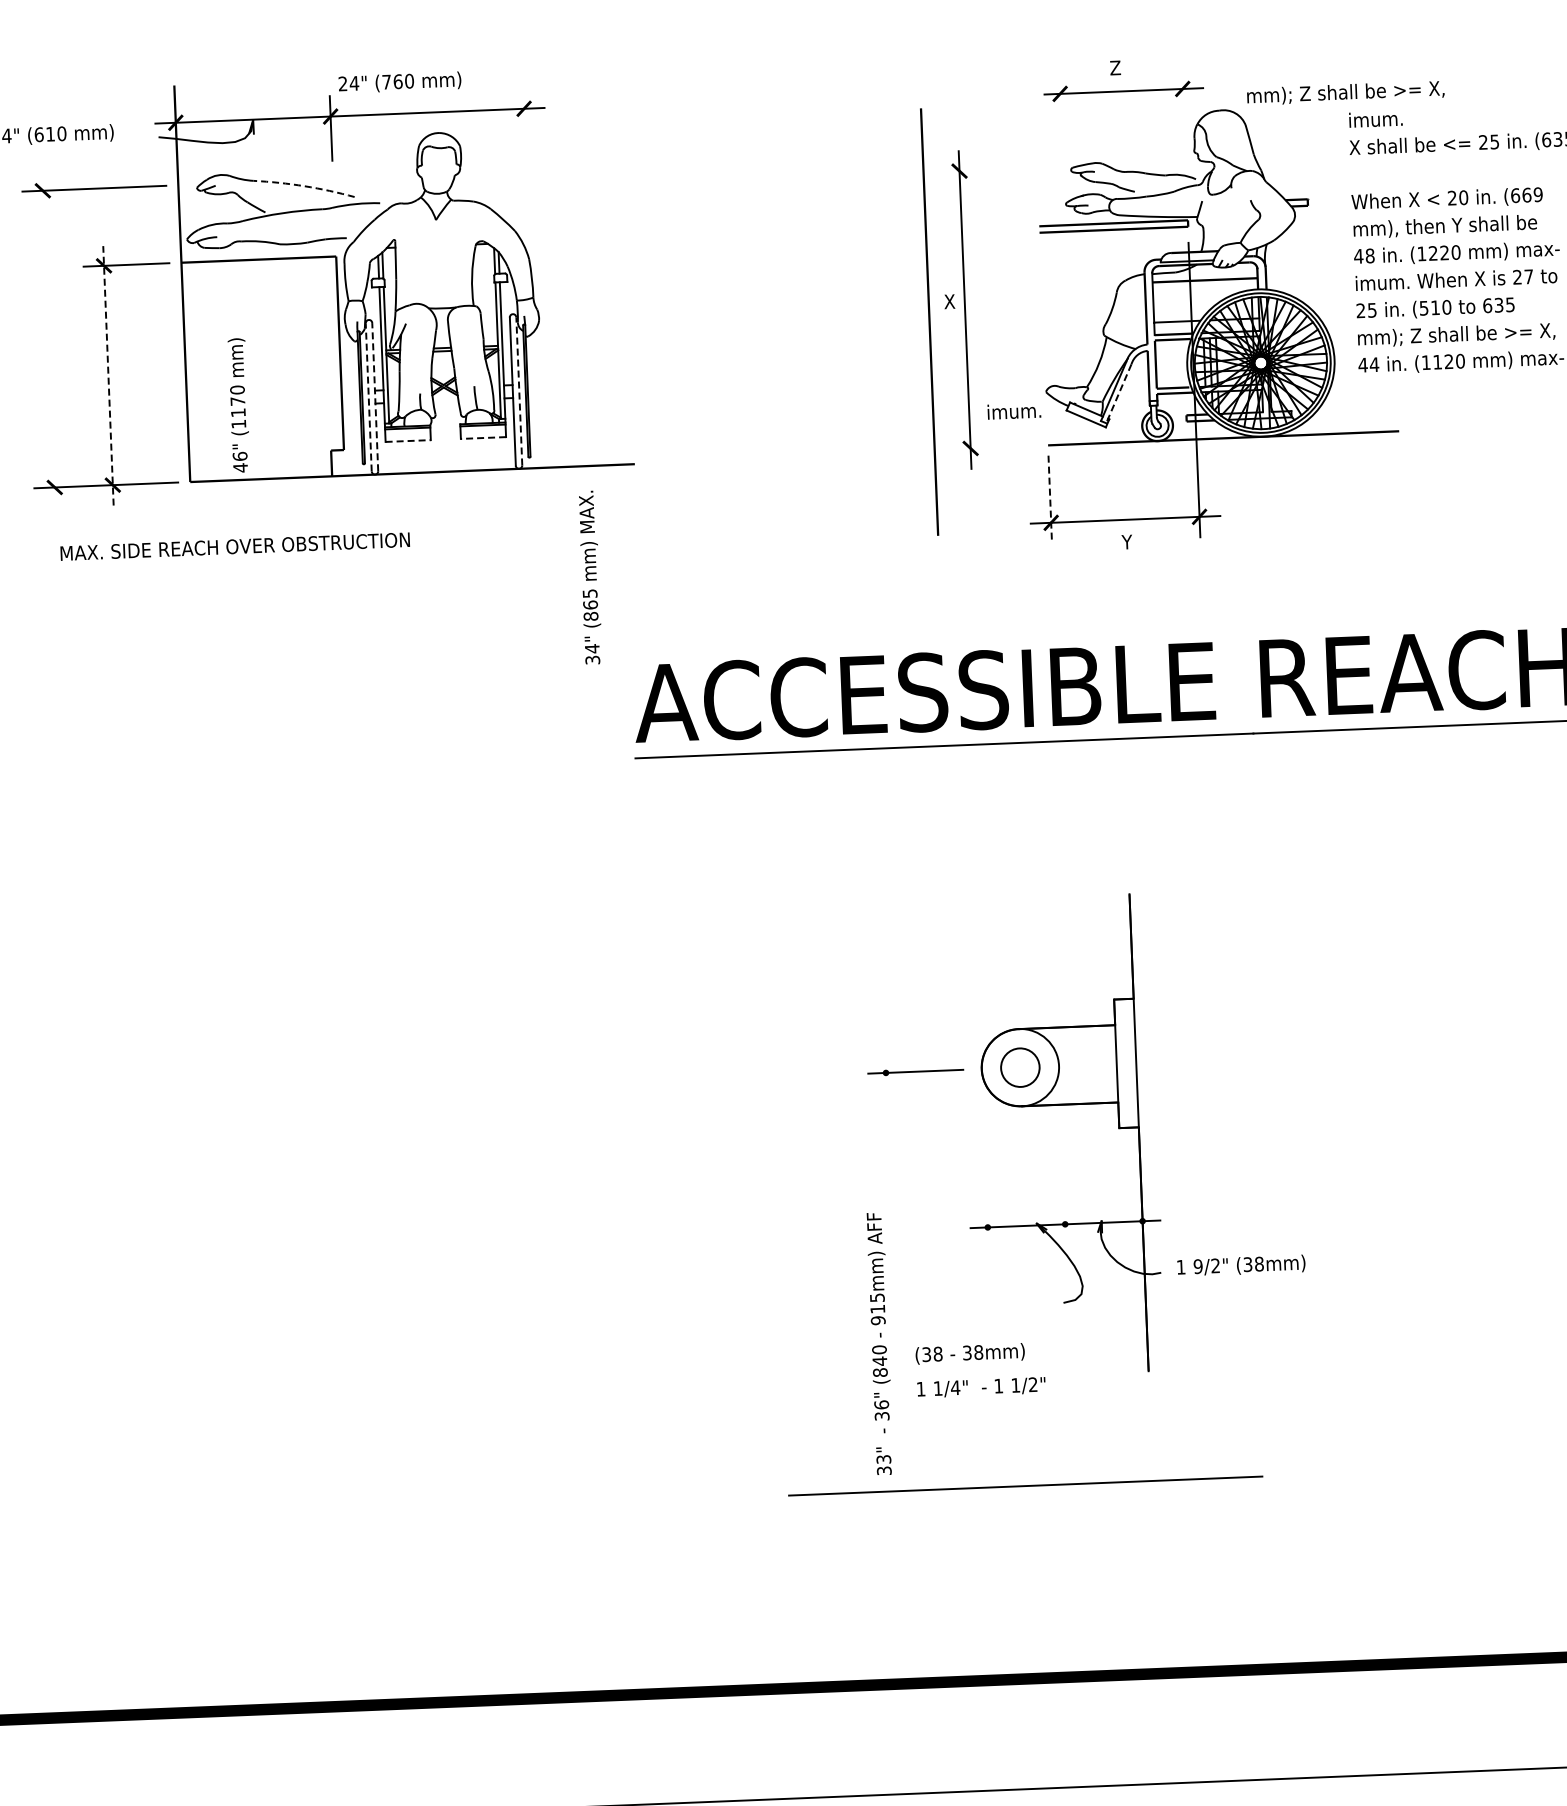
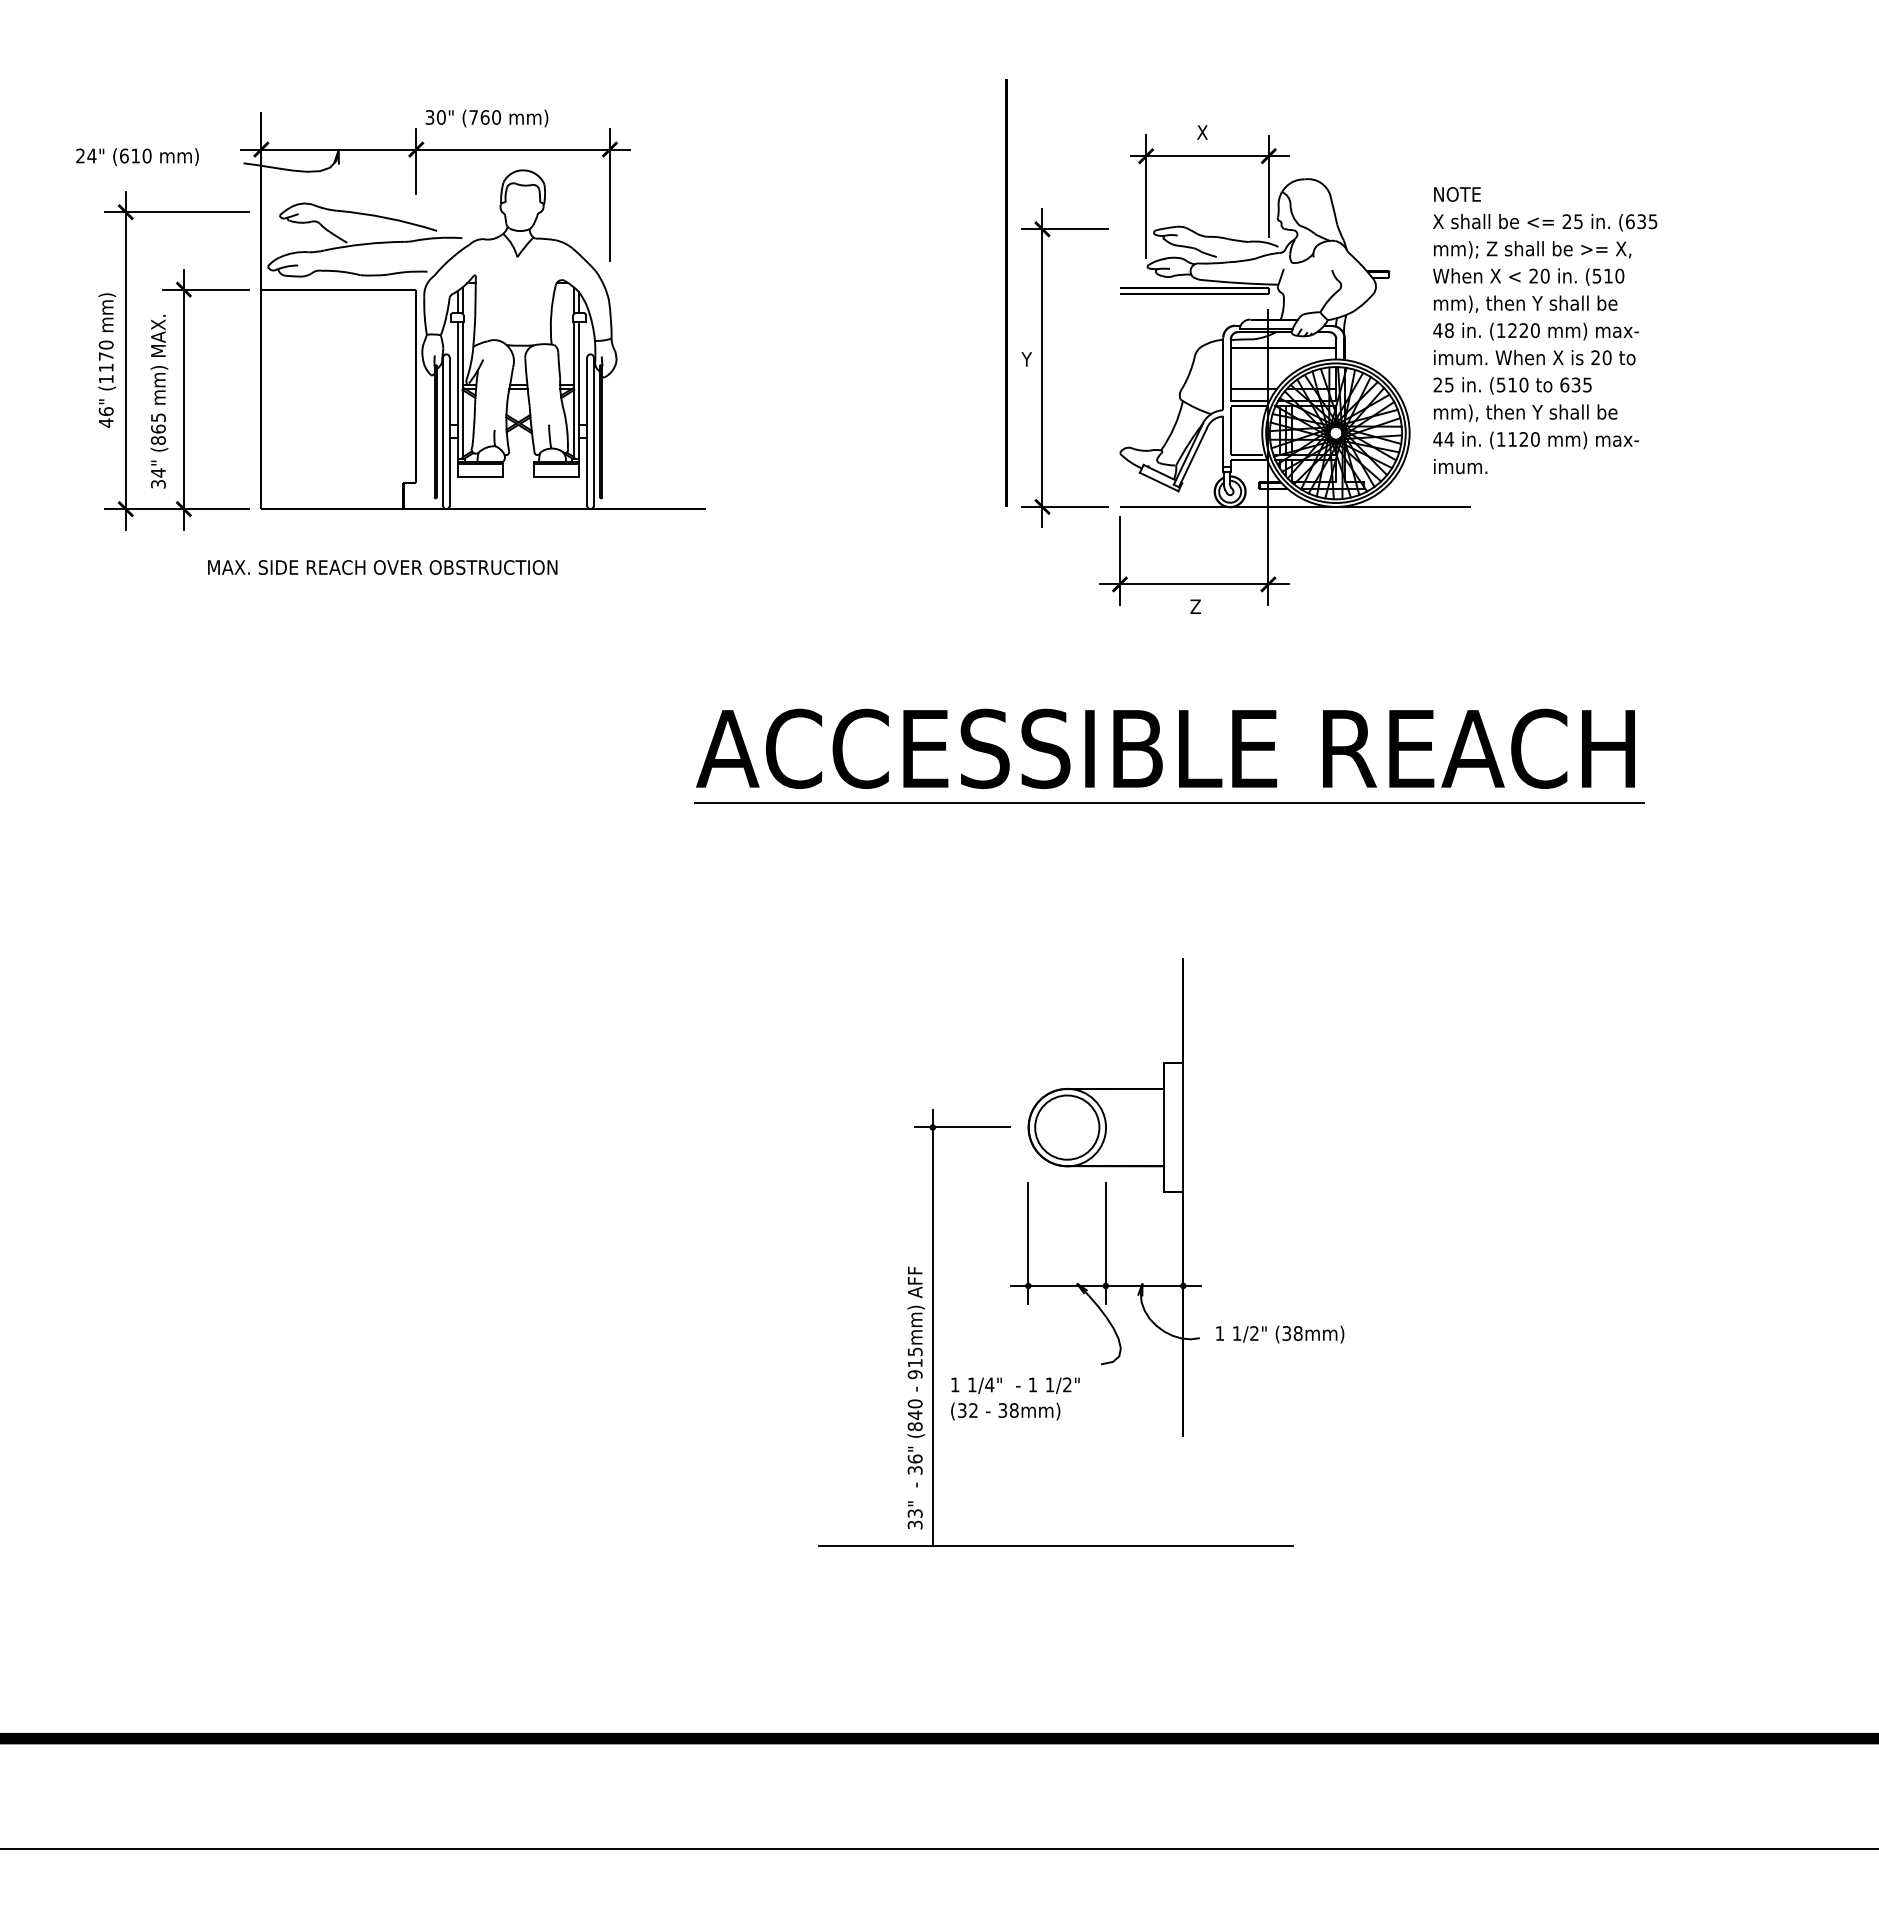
text: (1115, 67) -> (1202, 132), Z -> X
text: (348, 83) -> (435, 117), 24" -> 30"
text: (1345, 92) -> (1532, 249), moved
line: (1183, 118) -> (1268, 185), added
text: (1375, 118) -> (1460, 193), imum. -> NOTE
line: (1062, 133) -> (1146, 195), added
line: (525, 153) -> (609, 194), added
line: (982, 170) -> (1065, 229), added
arc: (304, 186) -> (387, 218), dashed -> solid
text: (1526, 194) -> (1608, 275), (669 -> (510
text: (1528, 276) -> (1606, 357), 27 -> 20
text: (948, 301) -> (1026, 359), X -> Y
line: (929, 321) -> (1006, 292), moved
text: (1477, 333) -> (1553, 412), mm); Z shall be >= X, -> mm), then Y shall be
line: (48, 338) -> (125, 360), added
line: (108, 375) -> (183, 399), dashed -> solid
line: (519, 391) -> (593, 431), dashed -> solid
line: (1118, 394) -> (1192, 458), dashed -> solid
line: (375, 396) -> (449, 431), dashed -> solid
line: (369, 397) -> (443, 431), dashed -> solid
text: (239, 405) -> (107, 360), moved
text: (1014, 411) -> (1460, 466), moved
line: (483, 437) -> (556, 476), dashed -> solid
line: (407, 440) -> (480, 476), dashed -> solid
line: (992, 447) -> (1064, 506), added
line: (1049, 499) -> (1119, 561), dashed -> solid
text: (1126, 541) -> (1194, 606), Y -> Z
text: (235, 546) -> (382, 567), moved
text: (590, 577) -> (159, 401), moved
circle: (1020, 1067) -> (1067, 1127), size x1.67
line: (1063, 1180) -> (1105, 1242), added
line: (986, 1184) -> (1028, 1242), added
text: (1197, 1266) -> (1236, 1333), 9/2" -> 1/2"
line: (893, 1272) -> (932, 1327), added
text: (937, 1354) -> (973, 1410), (38 -> (32
text: (981, 1387) -> (1015, 1385), moved

